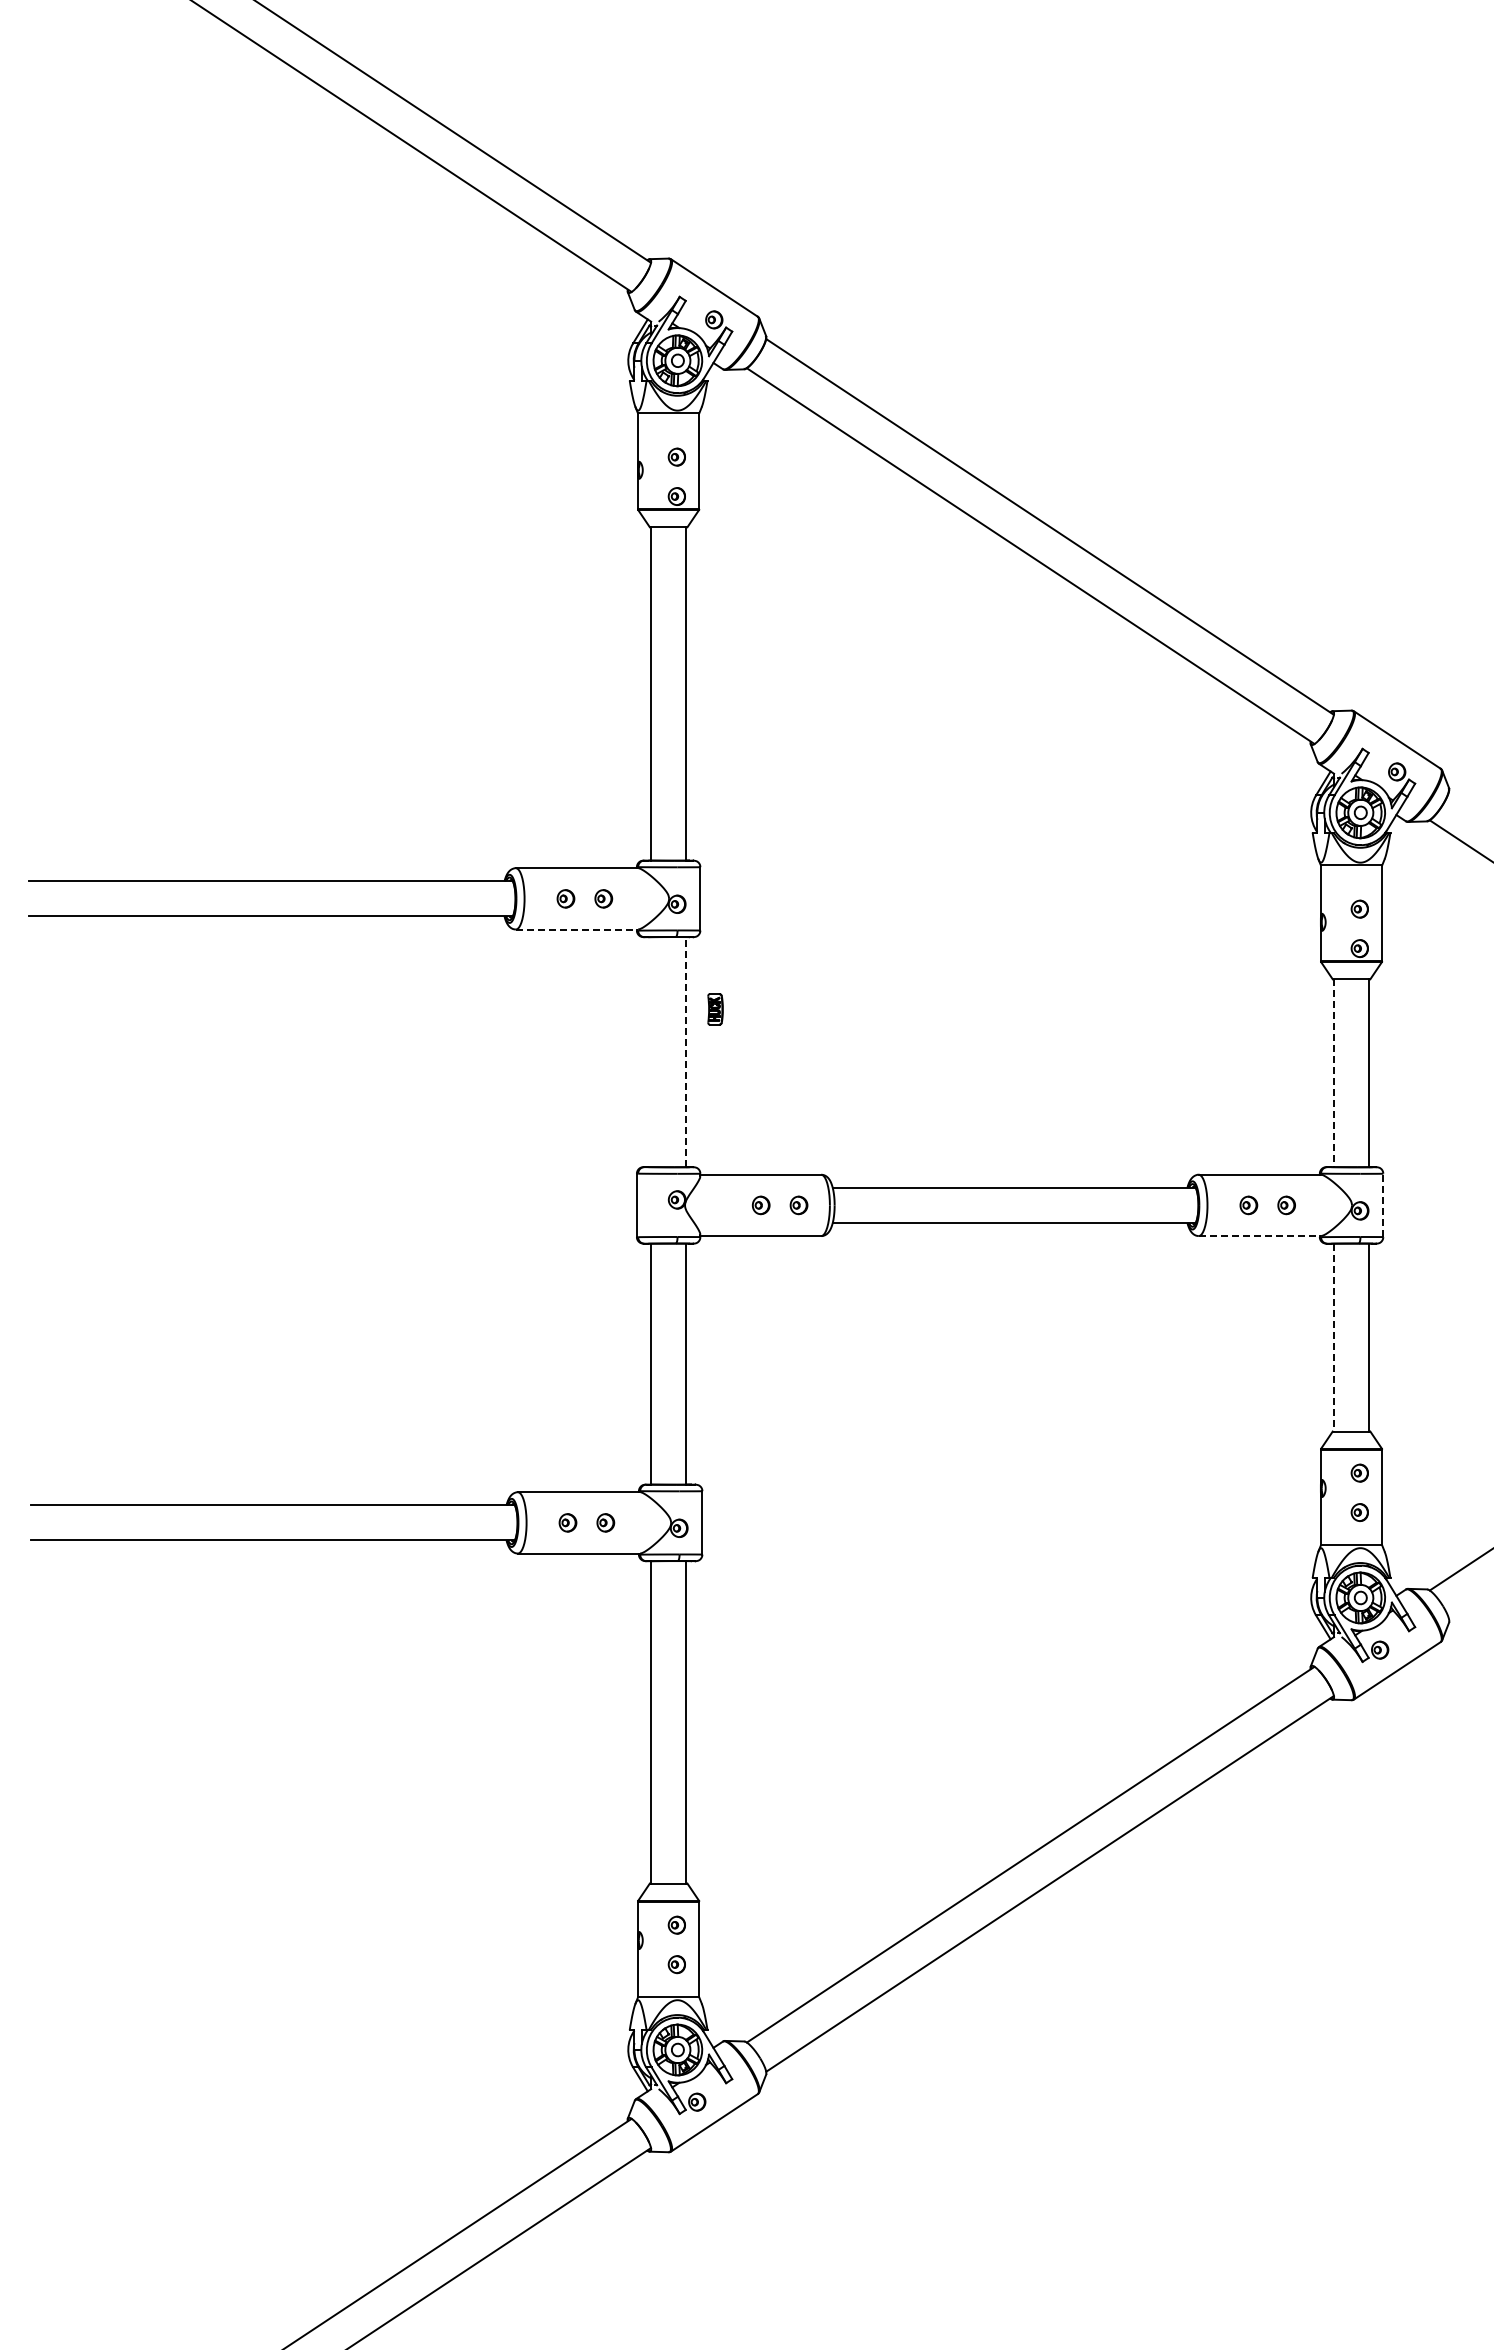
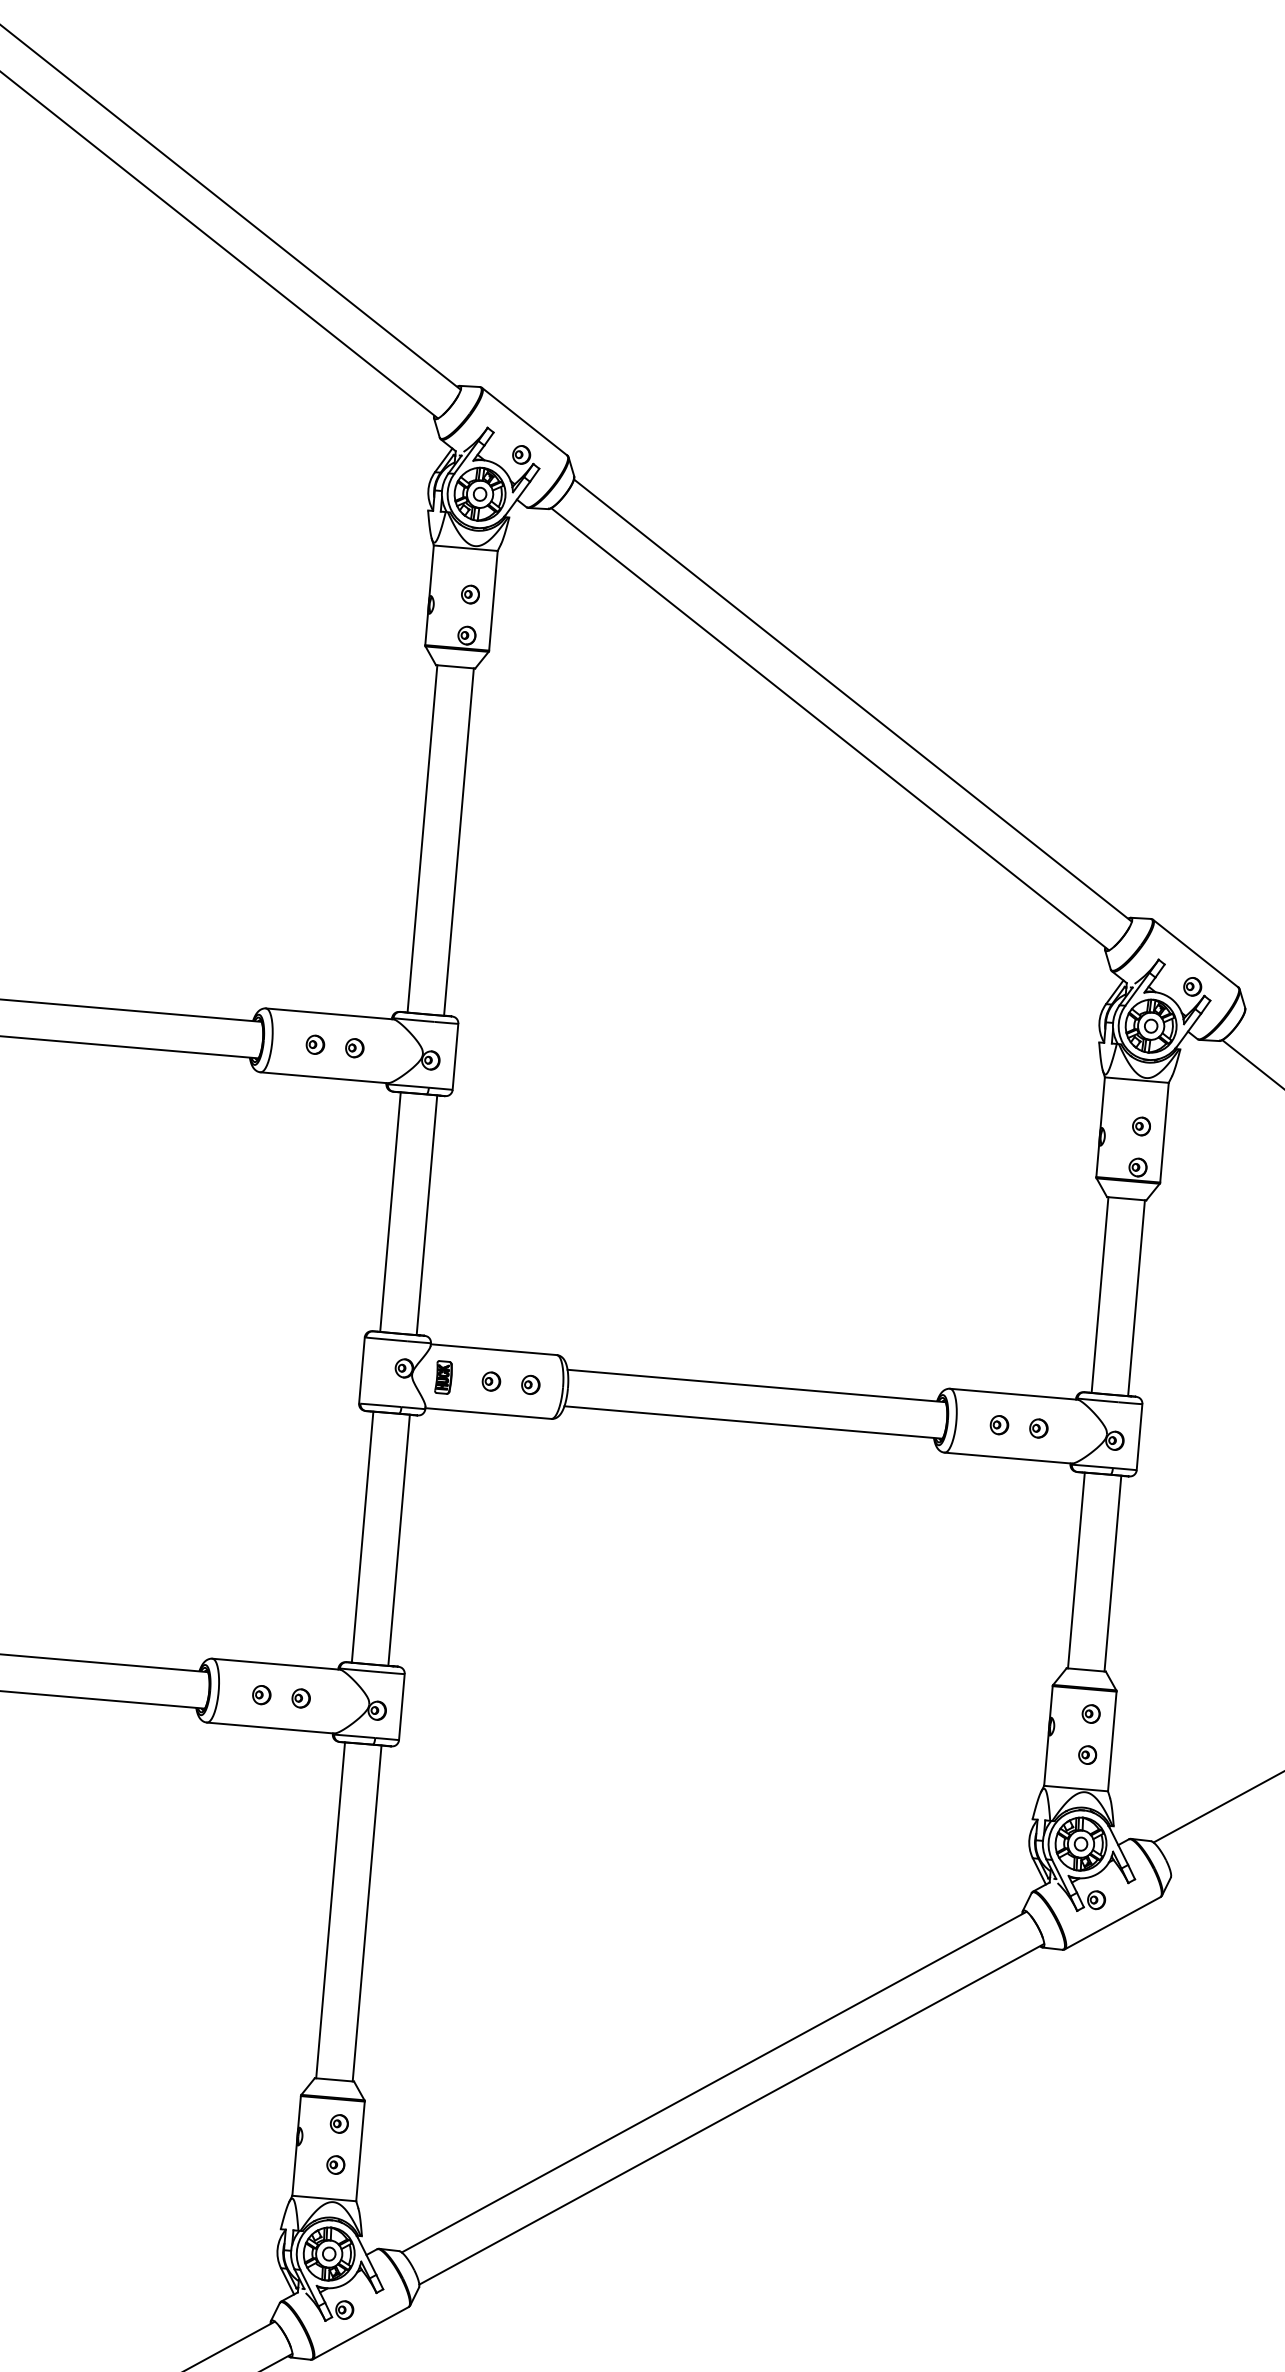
line: (577, 929) -> (324, 1077), dashed -> solid
part: (715, 1009) -> (443, 1377), moved
line: (686, 1051) -> (427, 1214), dashed -> solid
line: (651, 1052) -> (390, 1212), added
line: (1334, 1073) -> (1100, 1295), dashed -> solid
line: (1383, 1205) -> (1139, 1437), dashed -> solid
line: (1260, 1236) -> (1008, 1458), dashed -> solid
line: (1334, 1337) -> (1076, 1570), dashed -> solid

